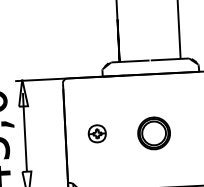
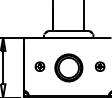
part: (153, 132) -> (68, 67), size x1.67

